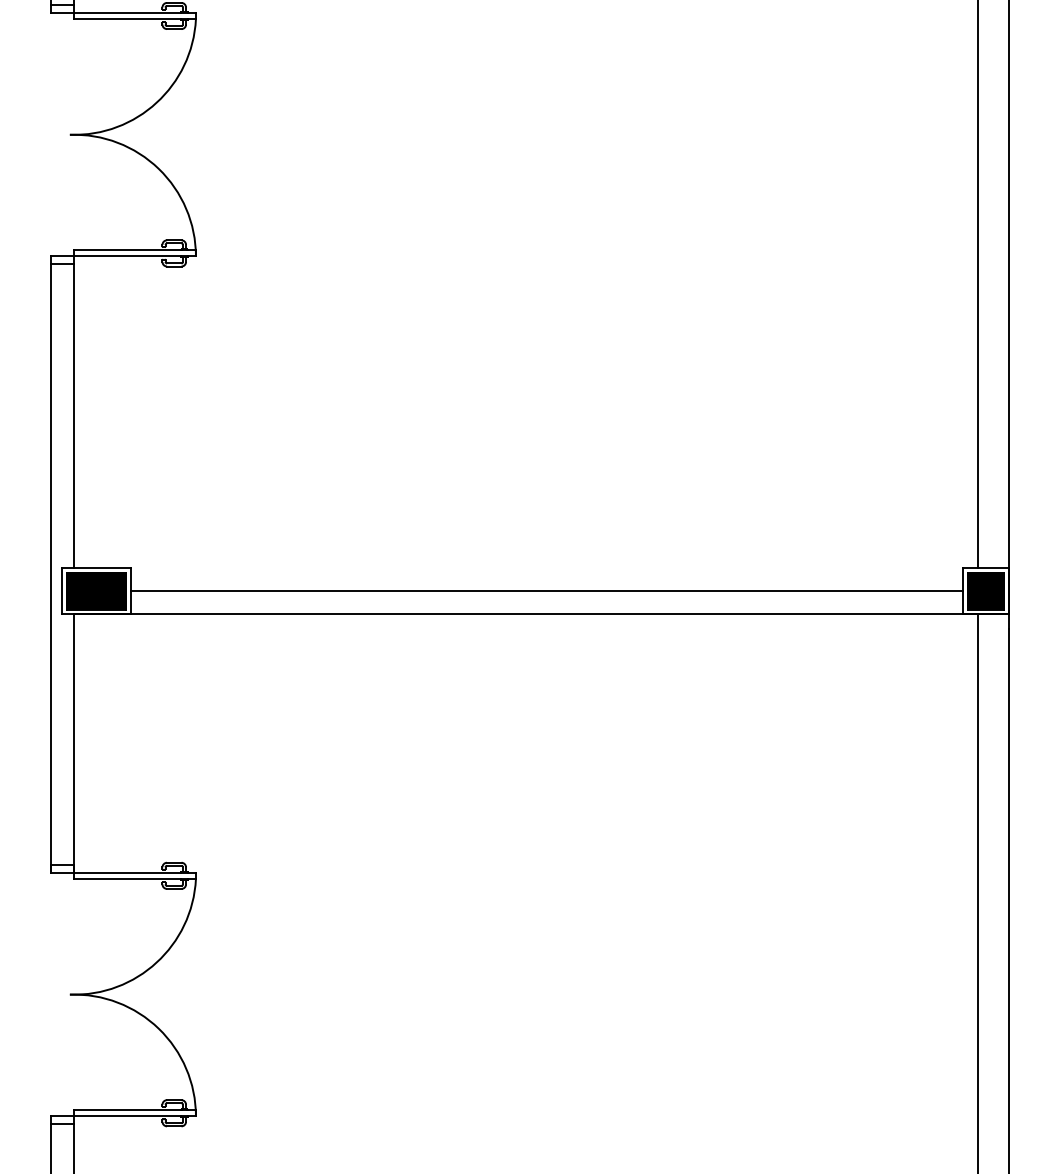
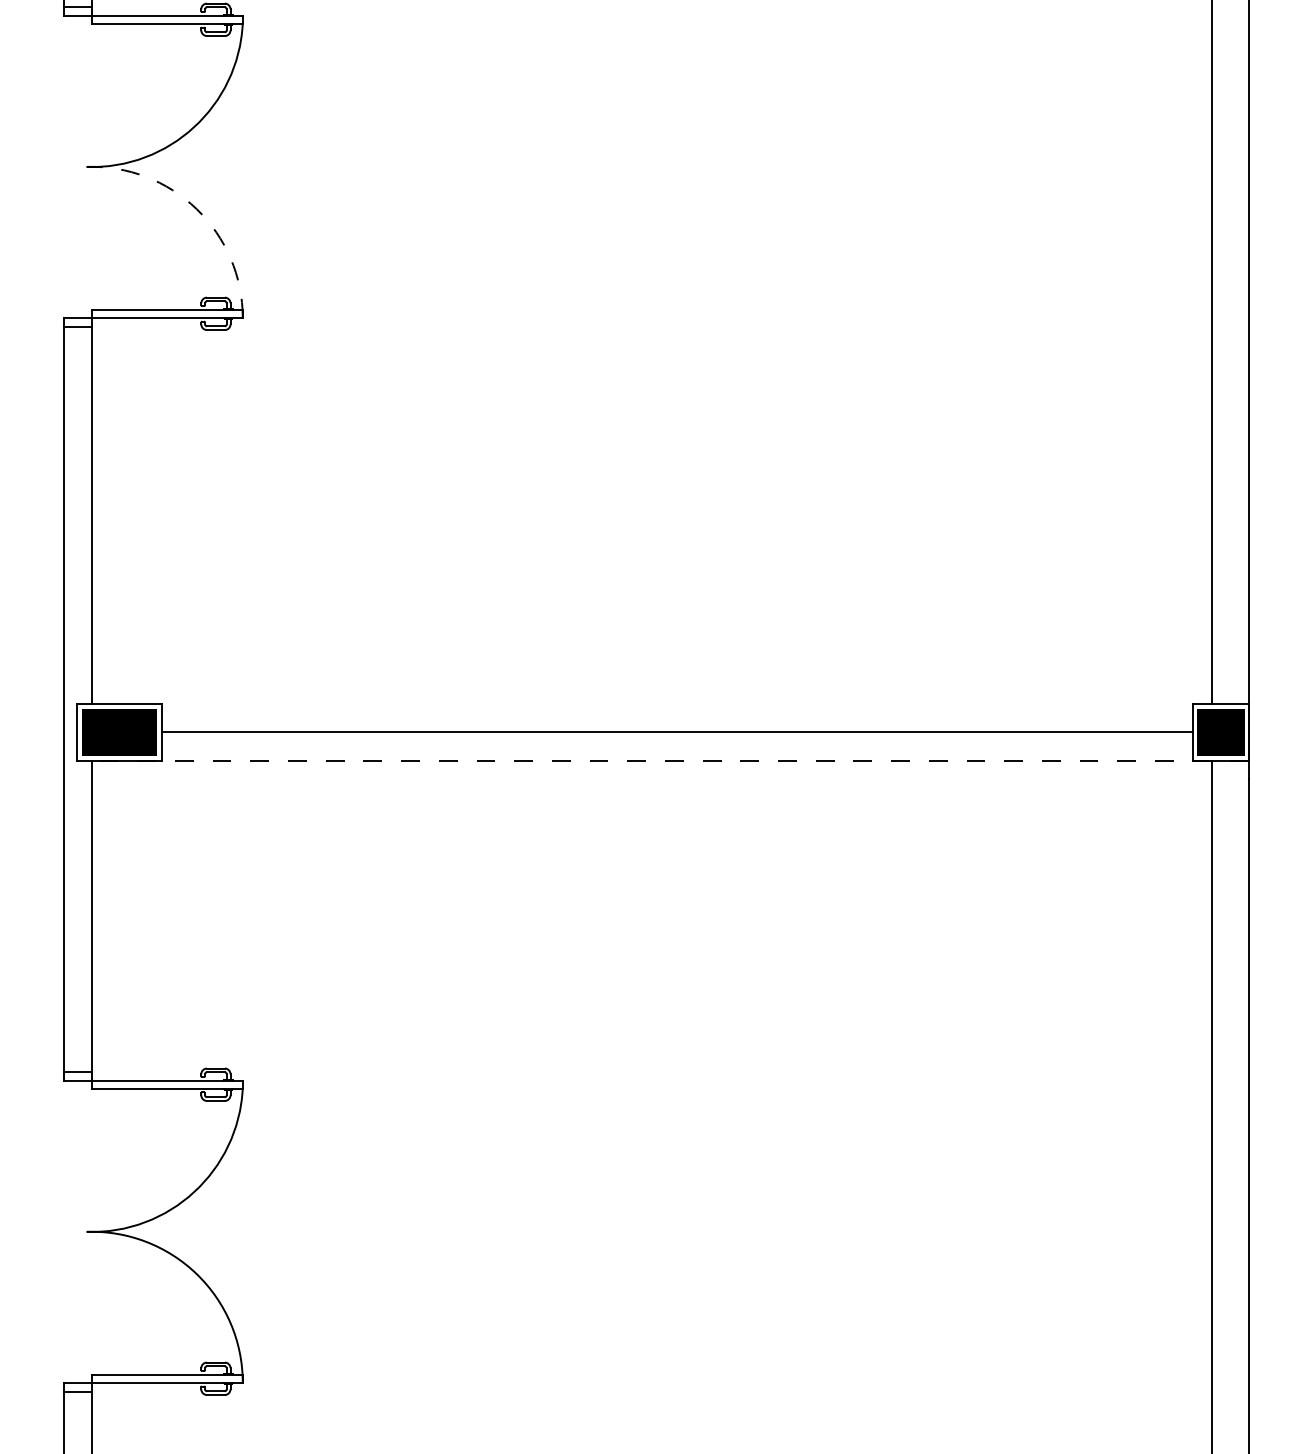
arc: (158, 169) -> (196, 209), solid -> dashed
line: (541, 614) -> (670, 760), solid -> dashed

